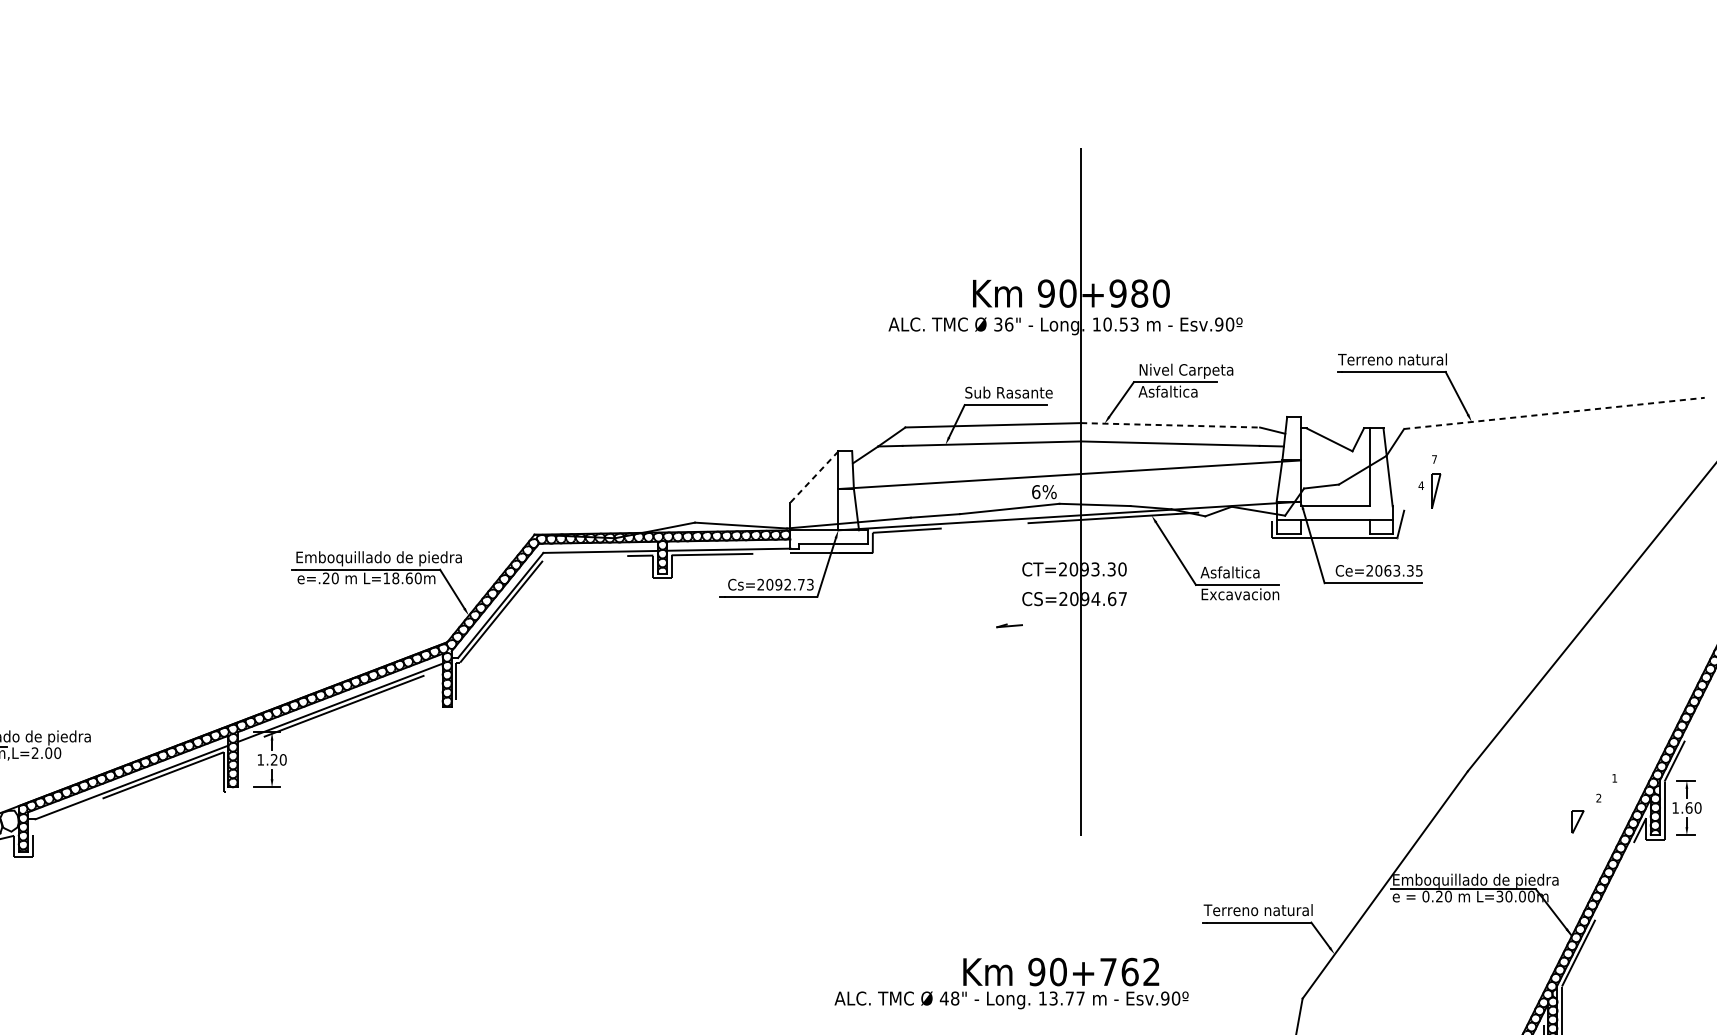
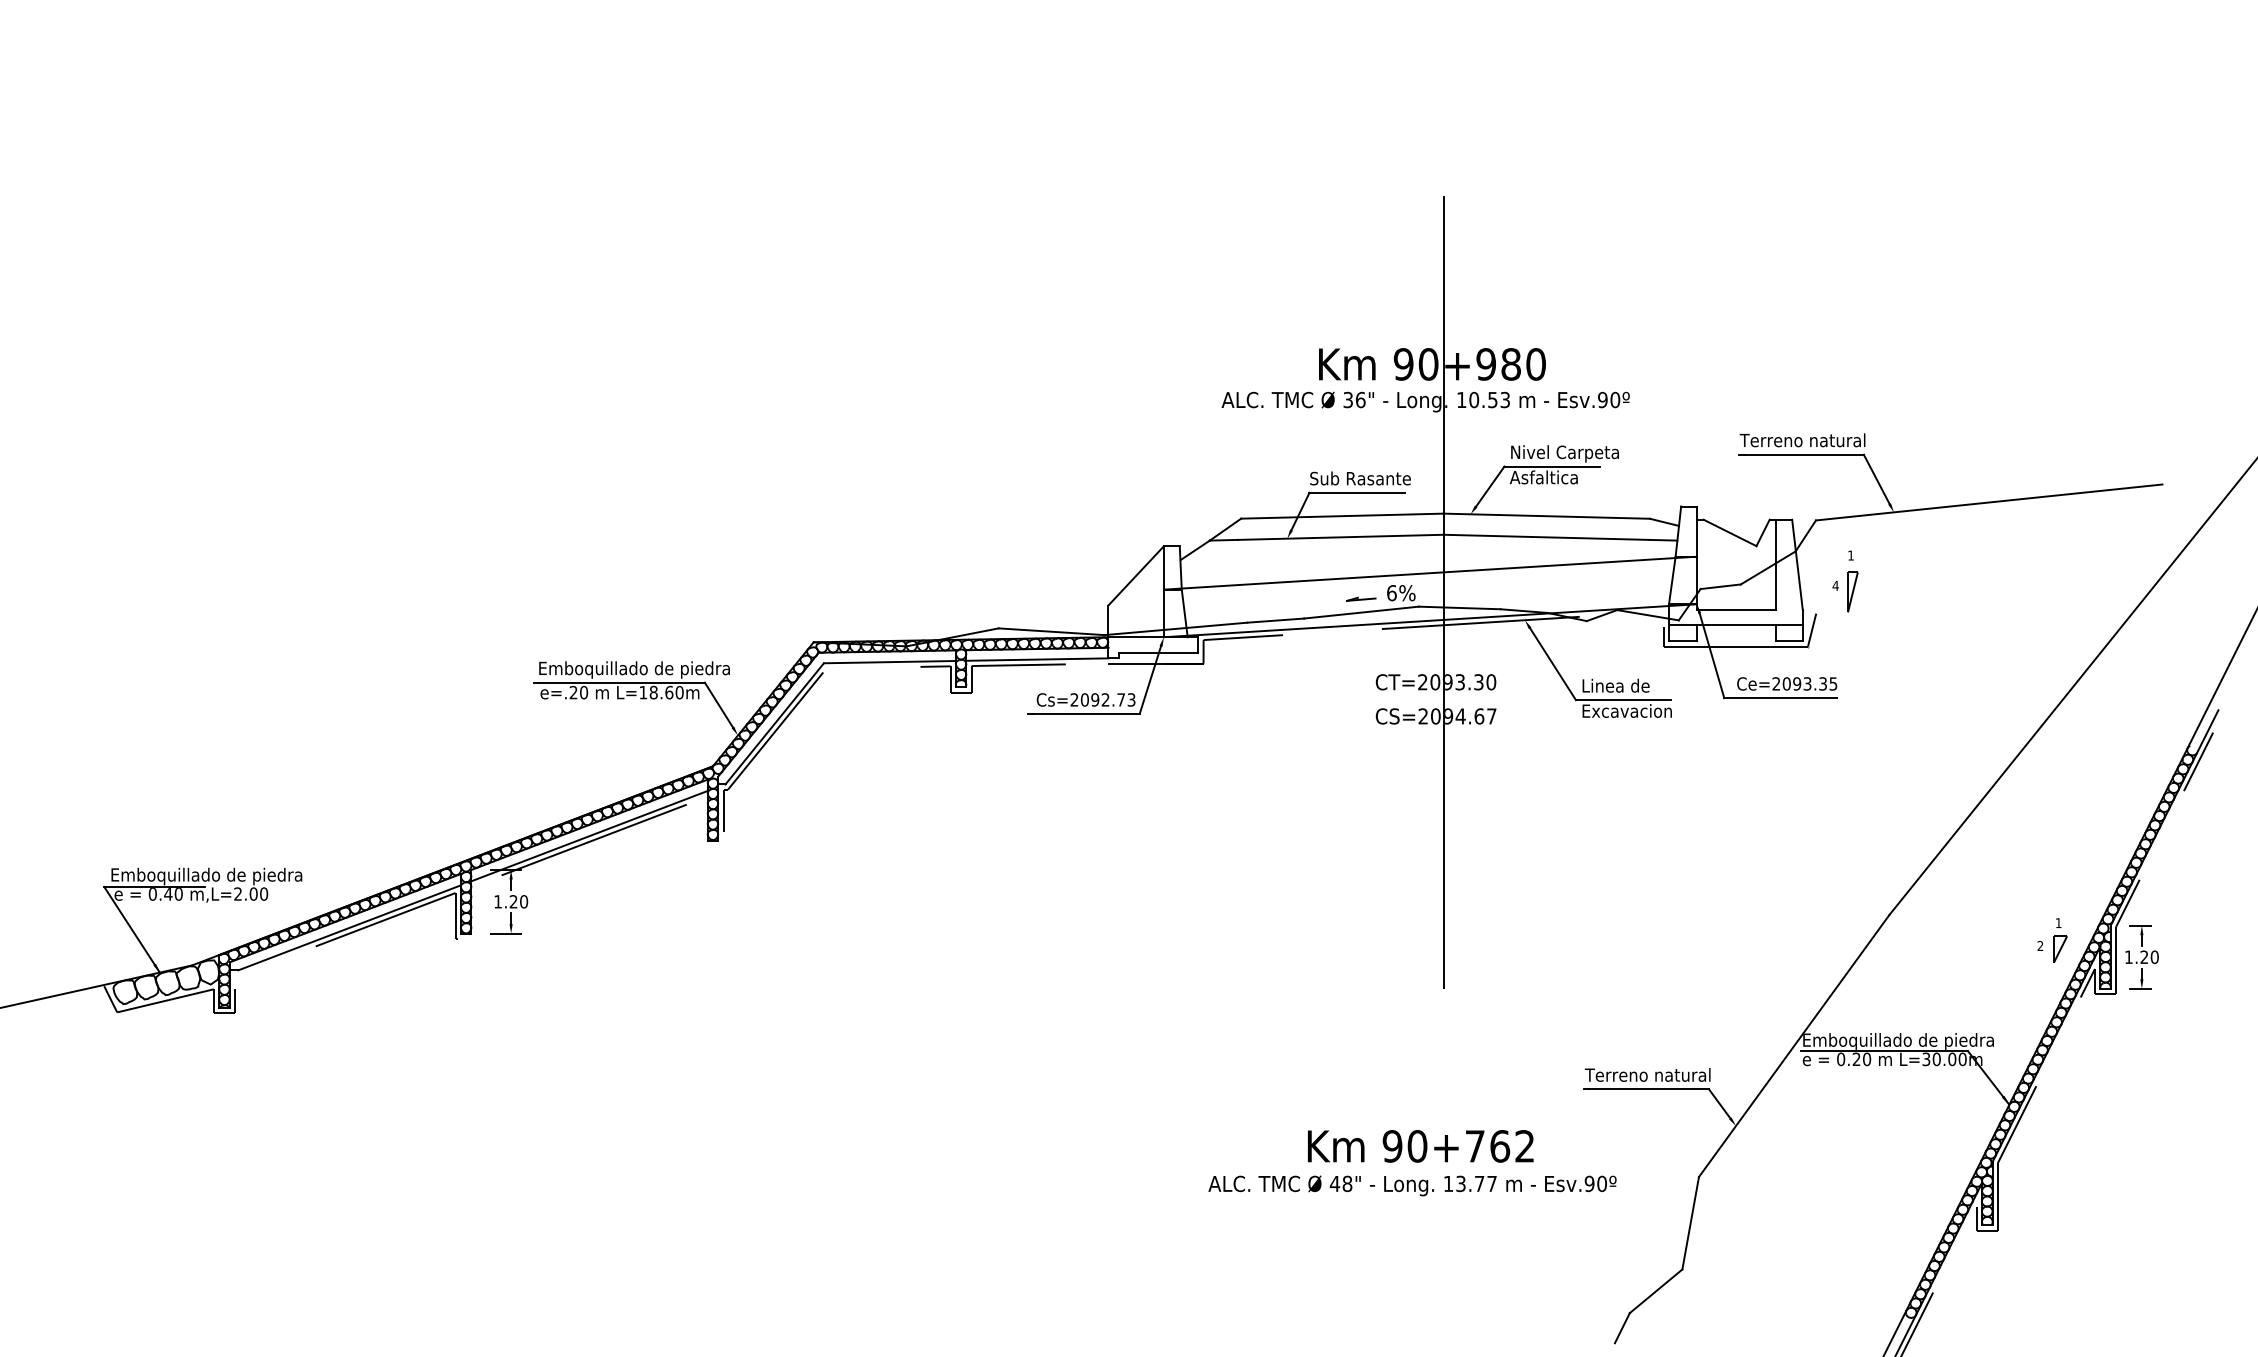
line: (1554, 413) -> (1989, 502), dashed -> solid
line: (1171, 425) -> (1547, 516), dashed -> solid
text: (1434, 459) -> (1850, 555), 7 -> 1
line: (814, 476) -> (1136, 575), dashed -> solid
text: (1388, 570) -> (1797, 683), Ce=2063.35 -> Ce=2093.35
text: (1230, 572) -> (1615, 685), Asfaltica -> Linea de
part: (1009, 625) -> (1361, 598), moved
text: (1689, 808) -> (2144, 957), 1.60 -> 1.20
part: (1578, 821) -> (2060, 948), moved
text: (1011, 999) -> (1412, 1185), moved

